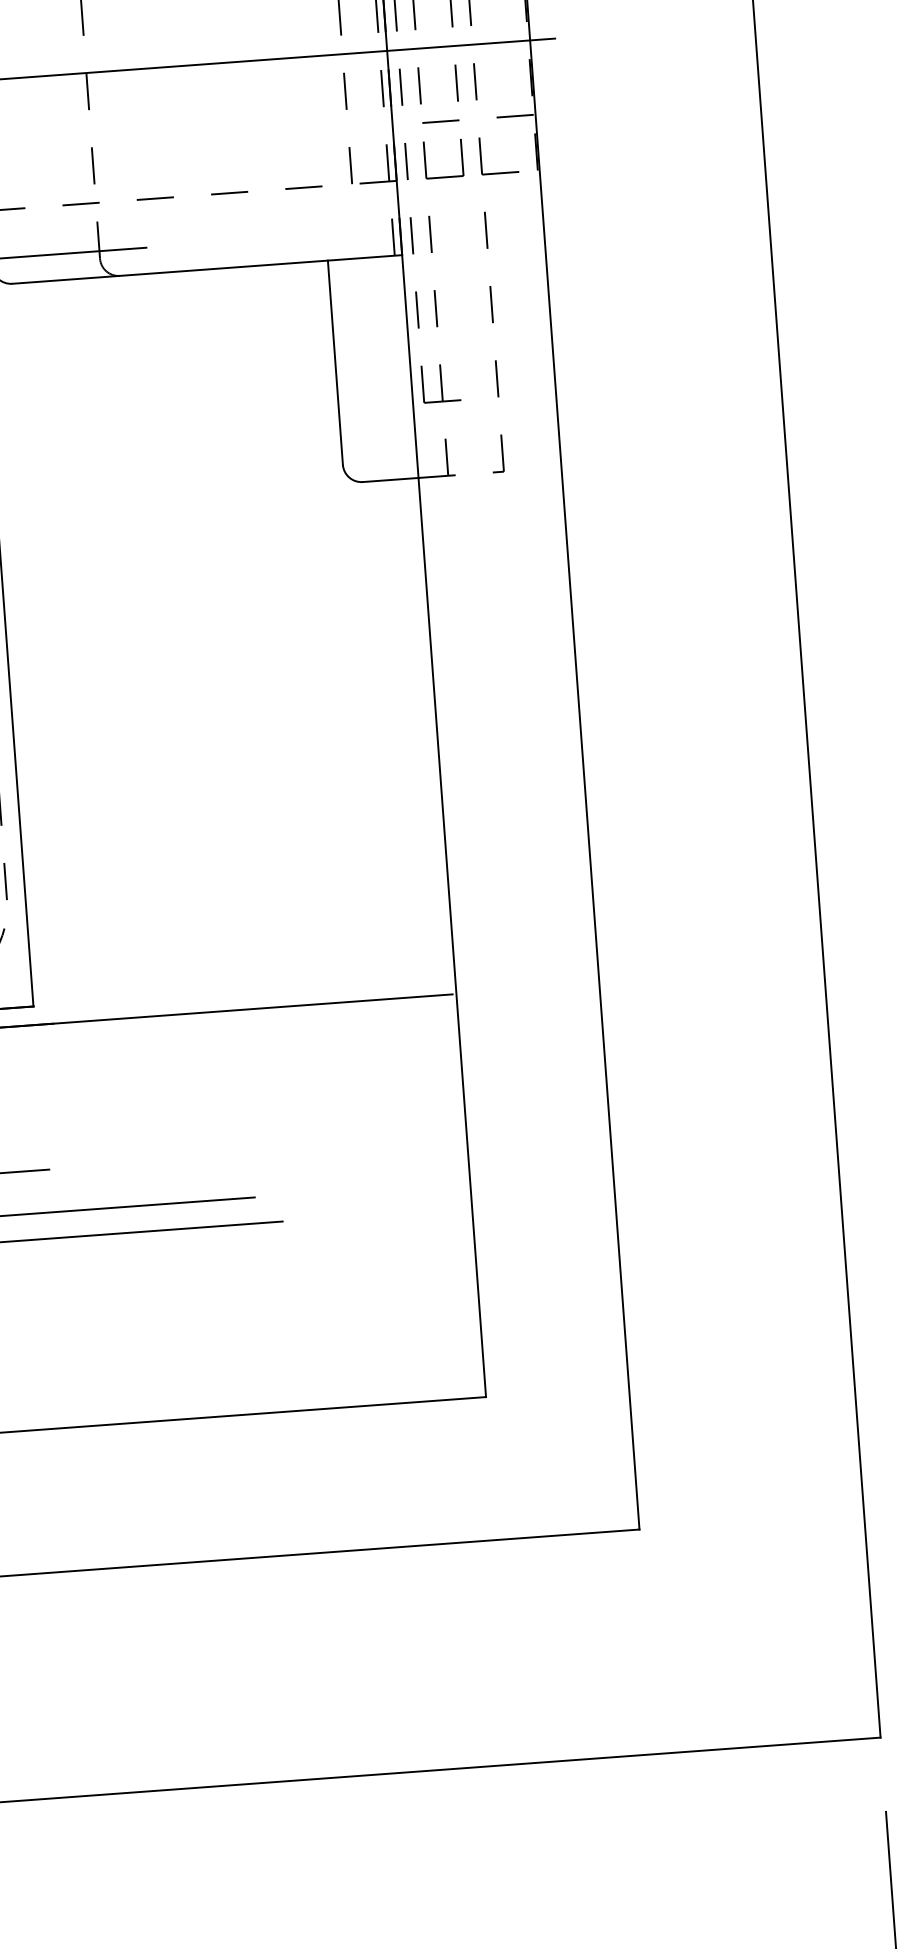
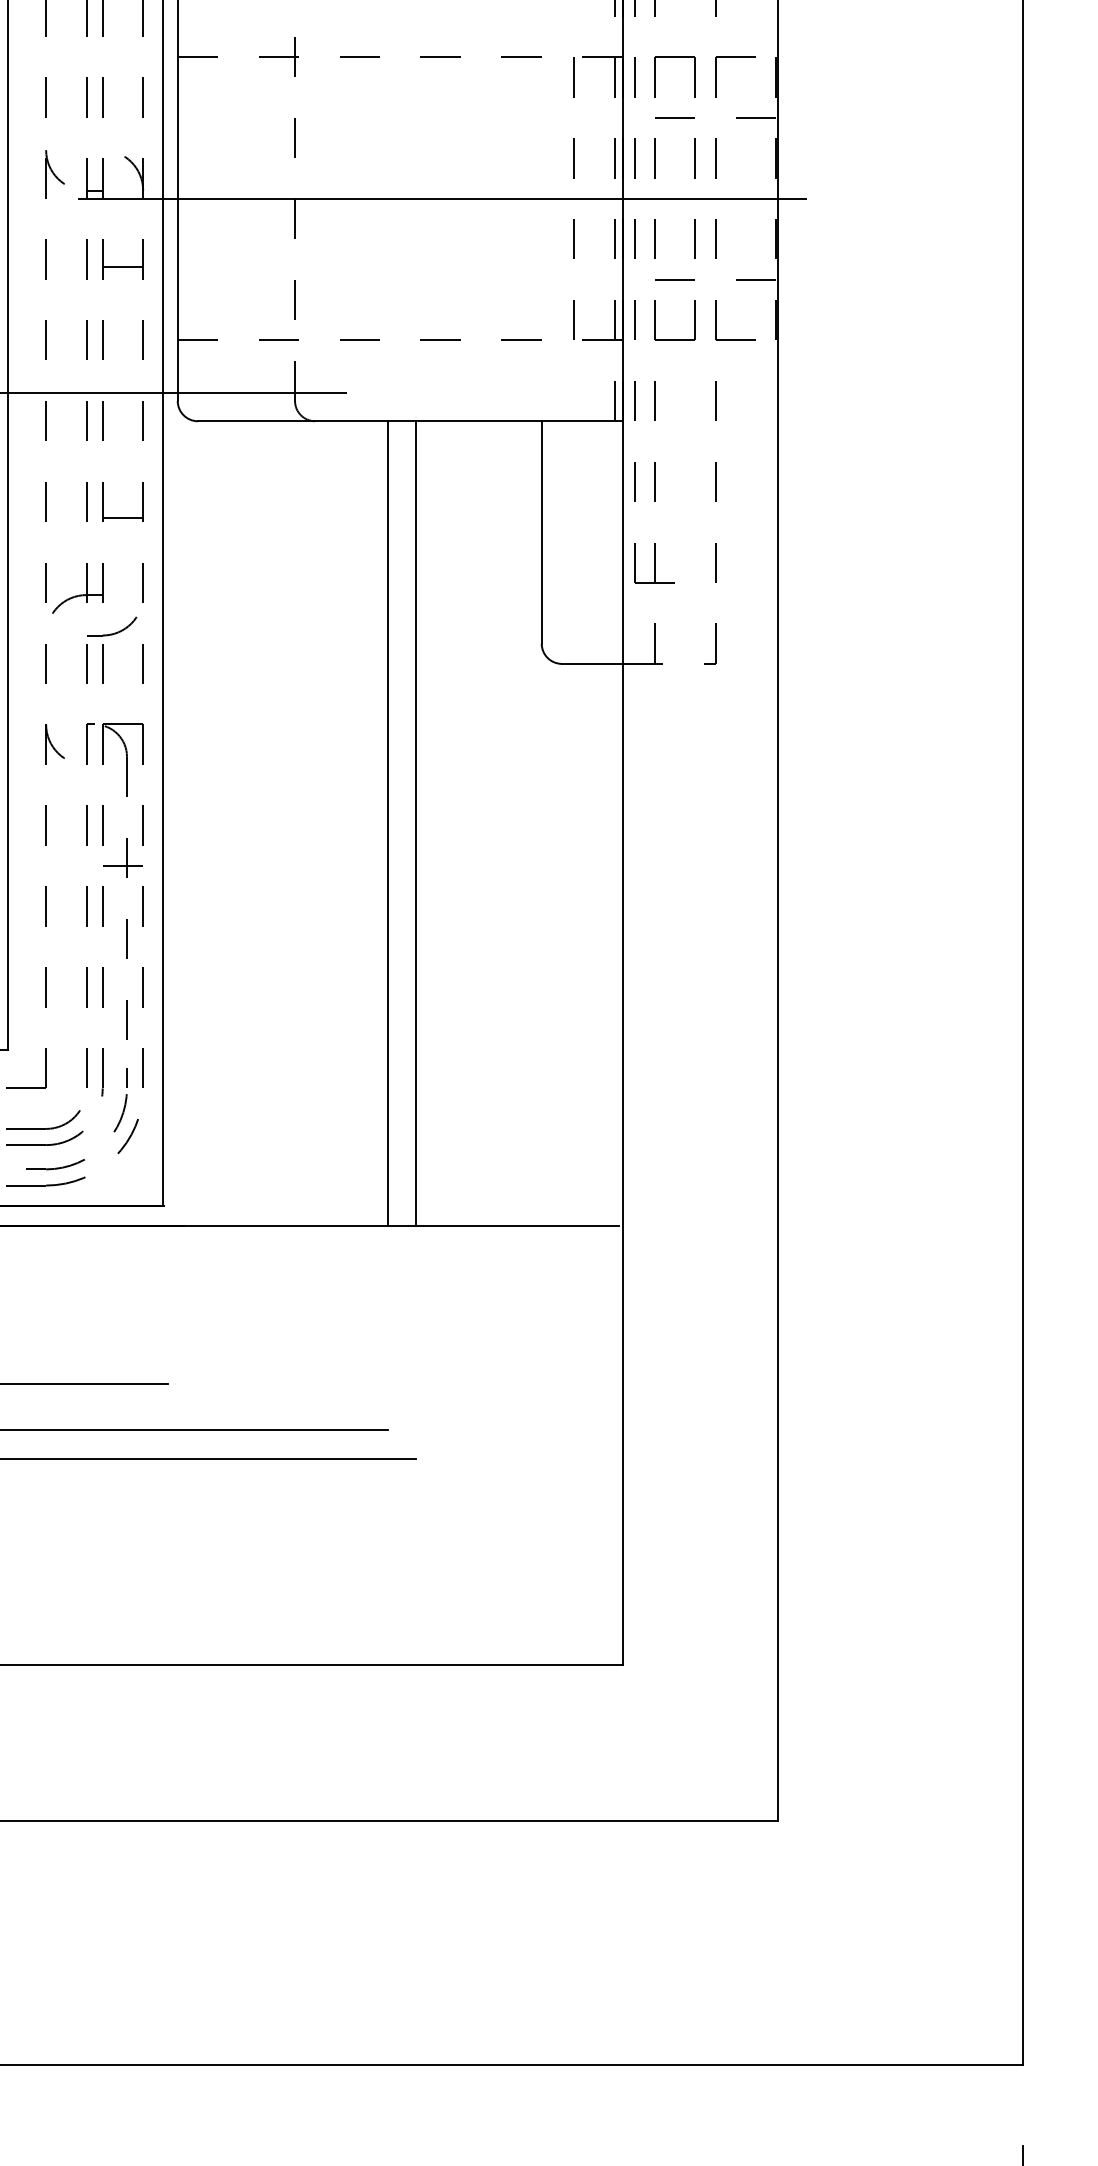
line: (240, 638) -> (416, 823), added
line: (213, 640) -> (387, 823), added

